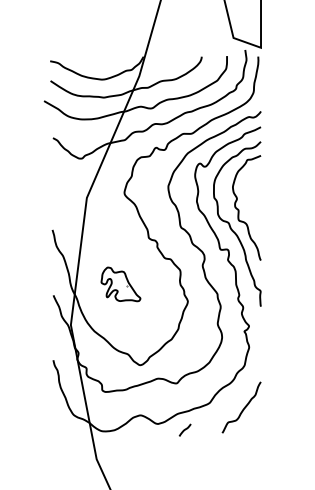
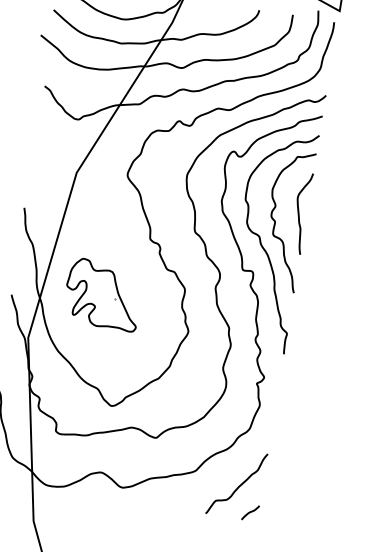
curve: (255, 200) -> (299, 212), added
part: (120, 284) -> (102, 294), size x1.43
line: (184, 429) -> (249, 511), moved

